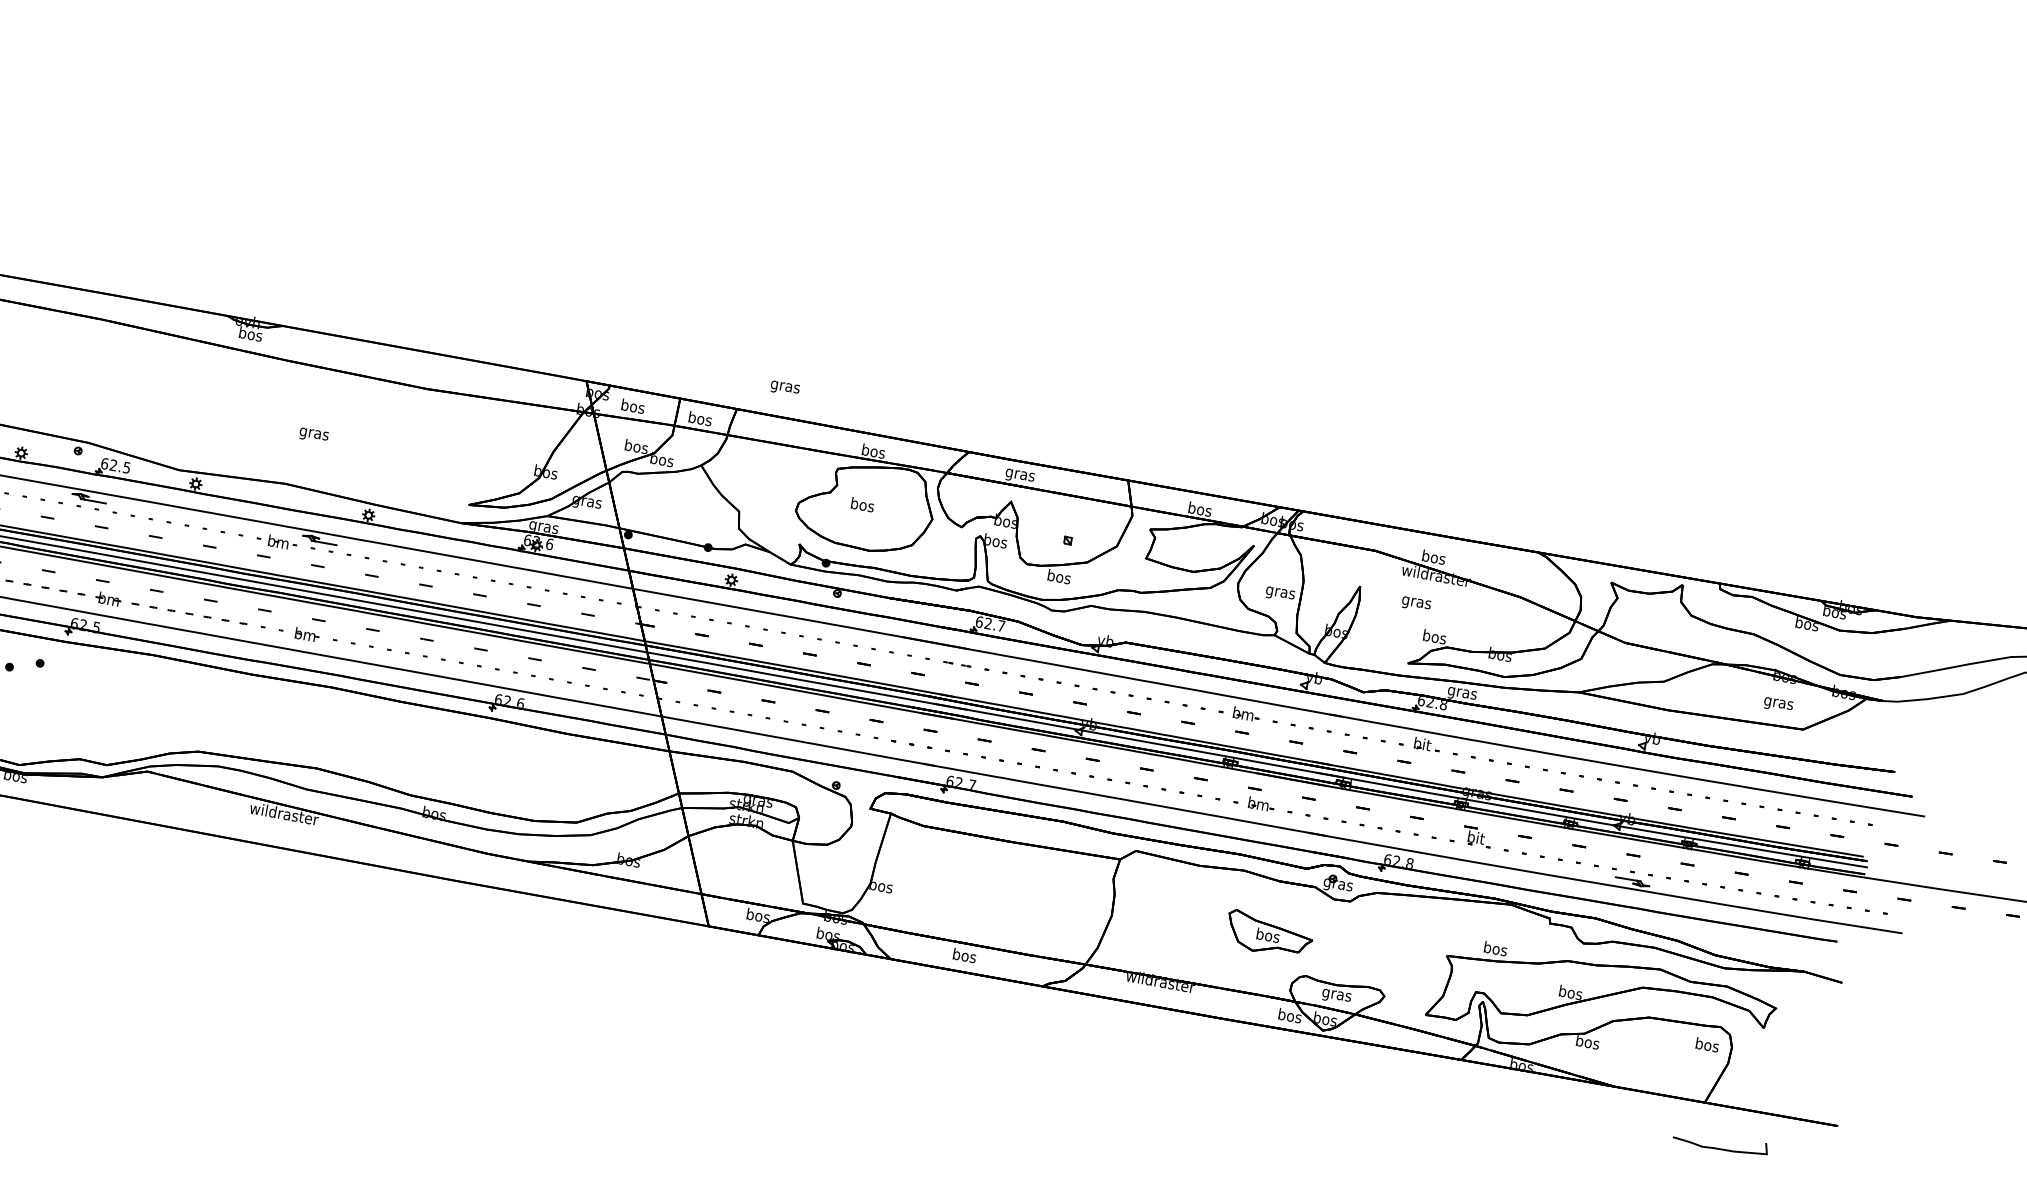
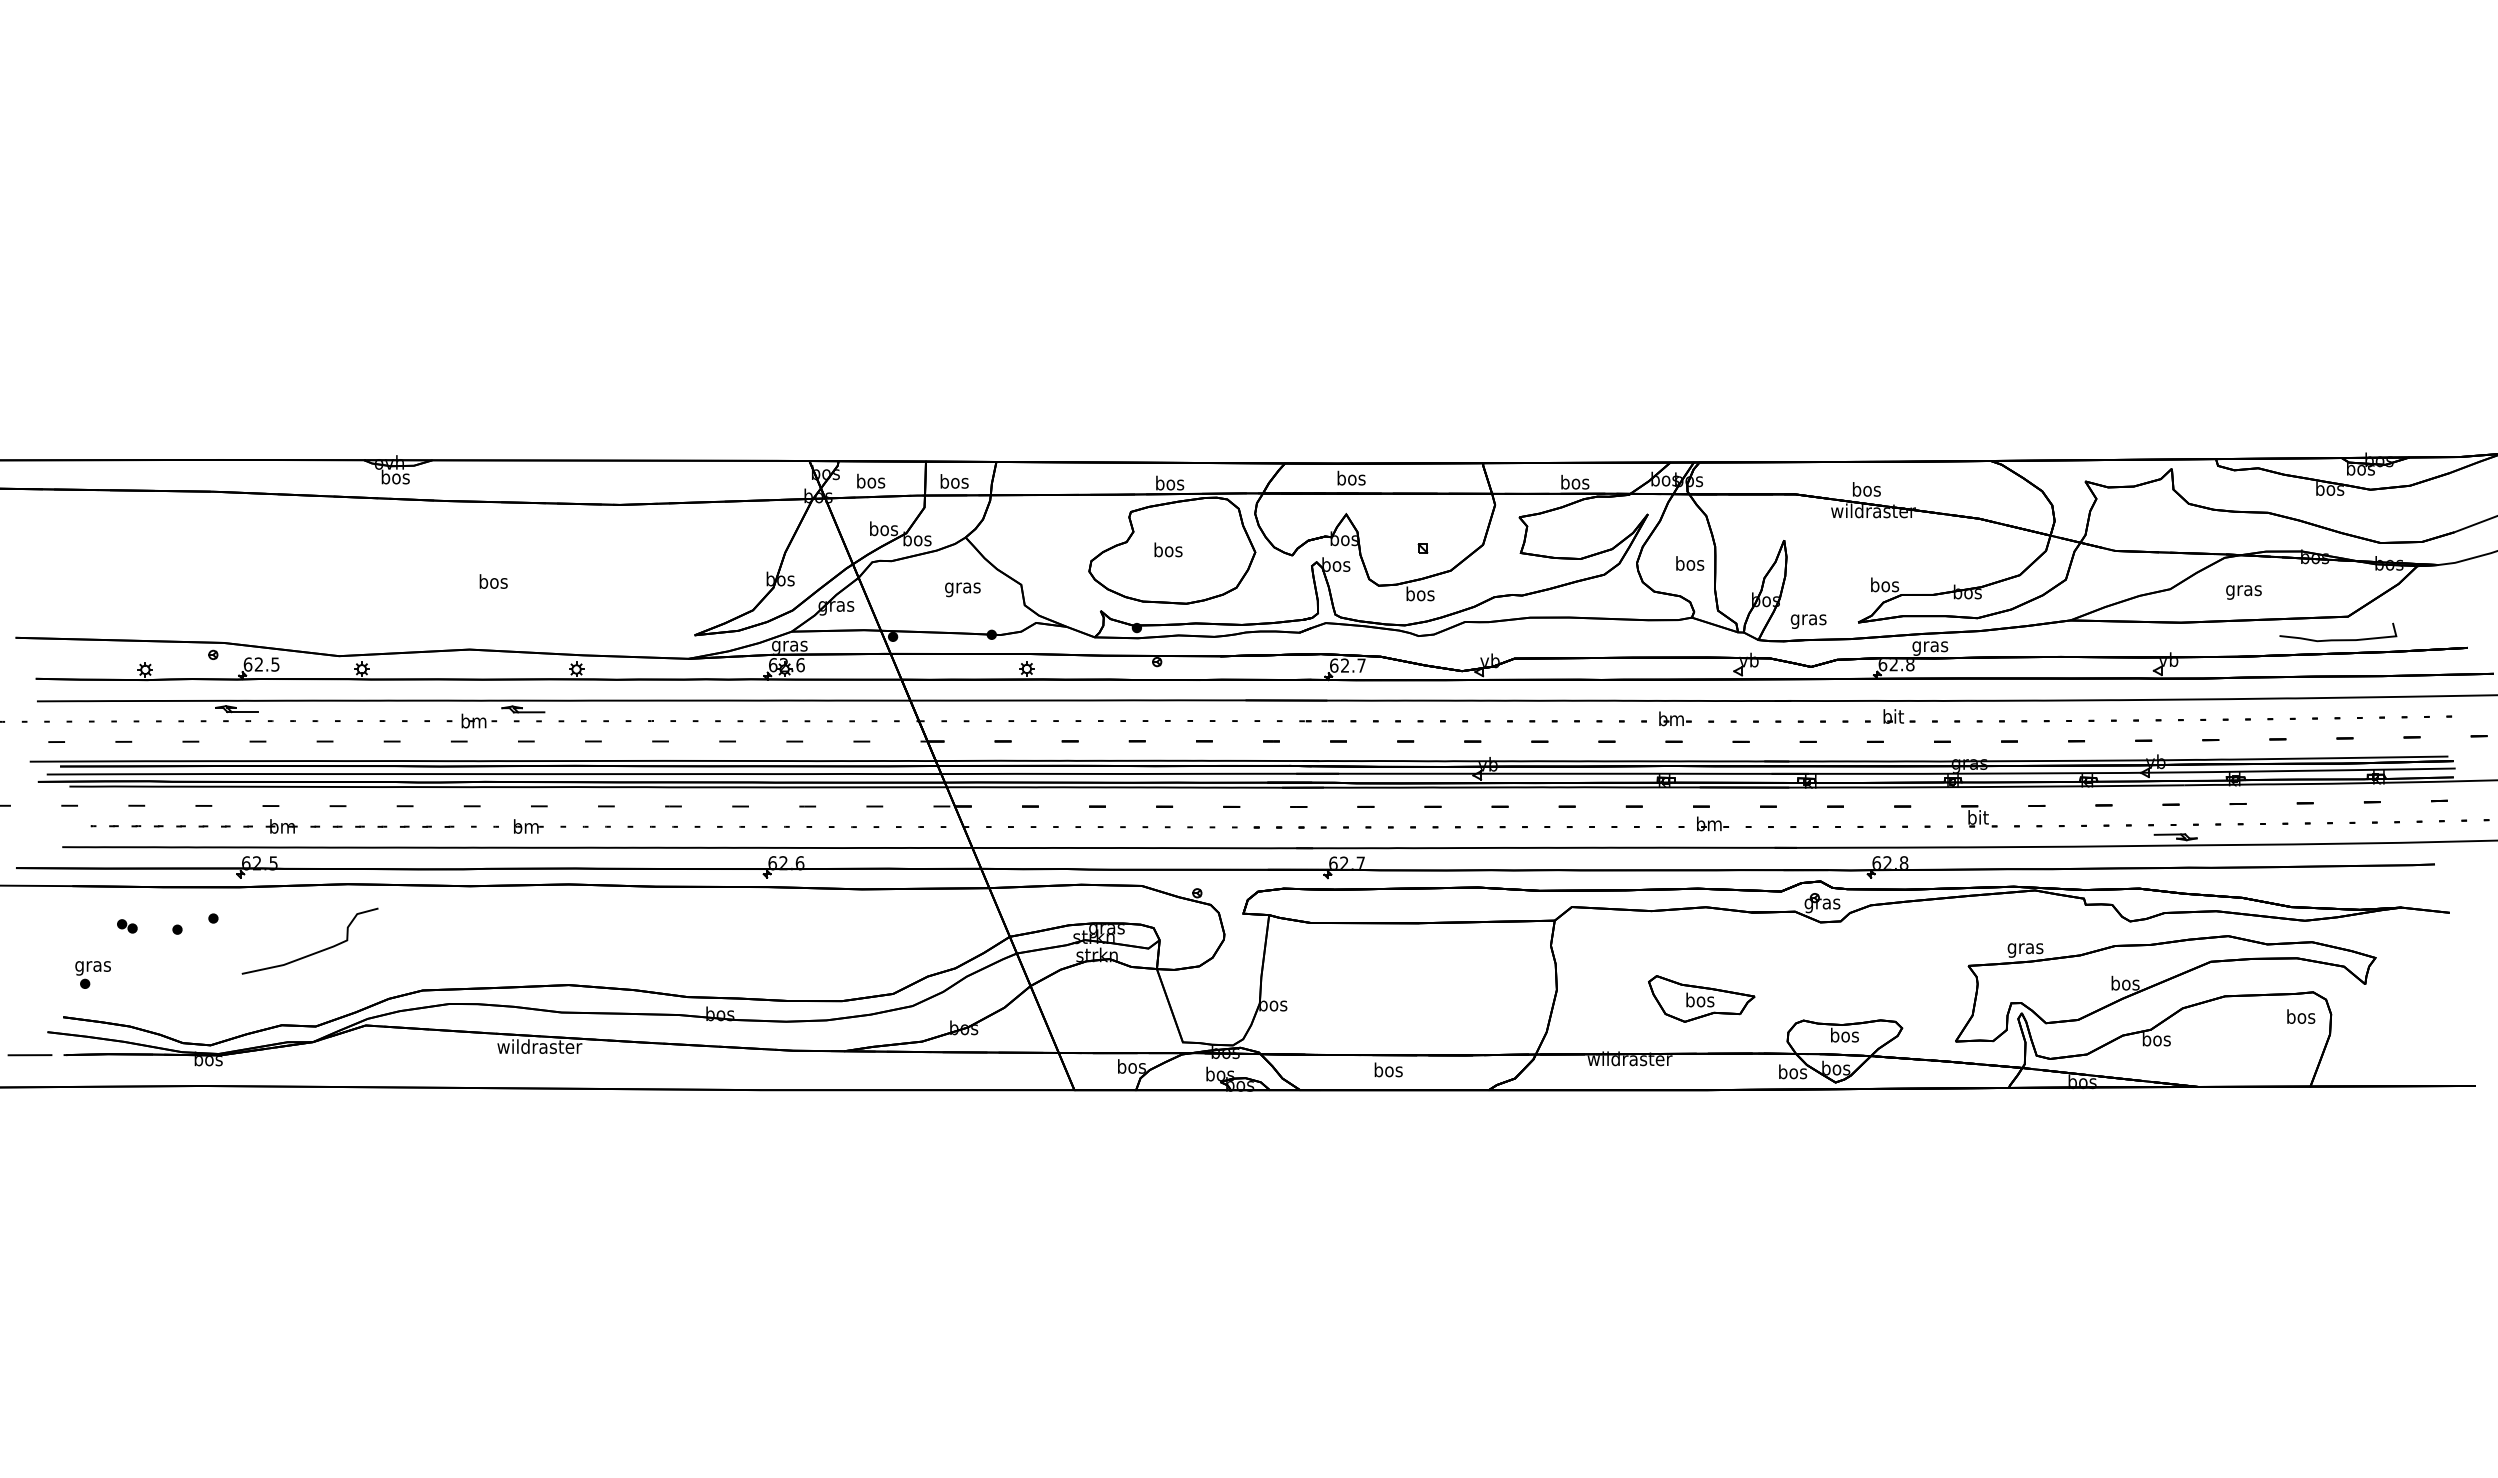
text: (784, 388) -> (962, 589), moved
text: (314, 434) -> (493, 583), gras -> bos
text: (1020, 474) -> (1351, 479), gras -> bos
text: (1280, 592) -> (1689, 565), gras -> bos
text: (1416, 604) -> (1808, 621), moved
text: (1778, 704) -> (2243, 592), moved
curve: (116, 705) -> (314, 952), added
part: (1269, 934) -> (1701, 998), moved
text: (1495, 950) -> (2025, 948), bos -> gras
text: (1336, 994) -> (1844, 1036), gras -> bos
curve: (1719, 1148) -> (2338, 639), moved

